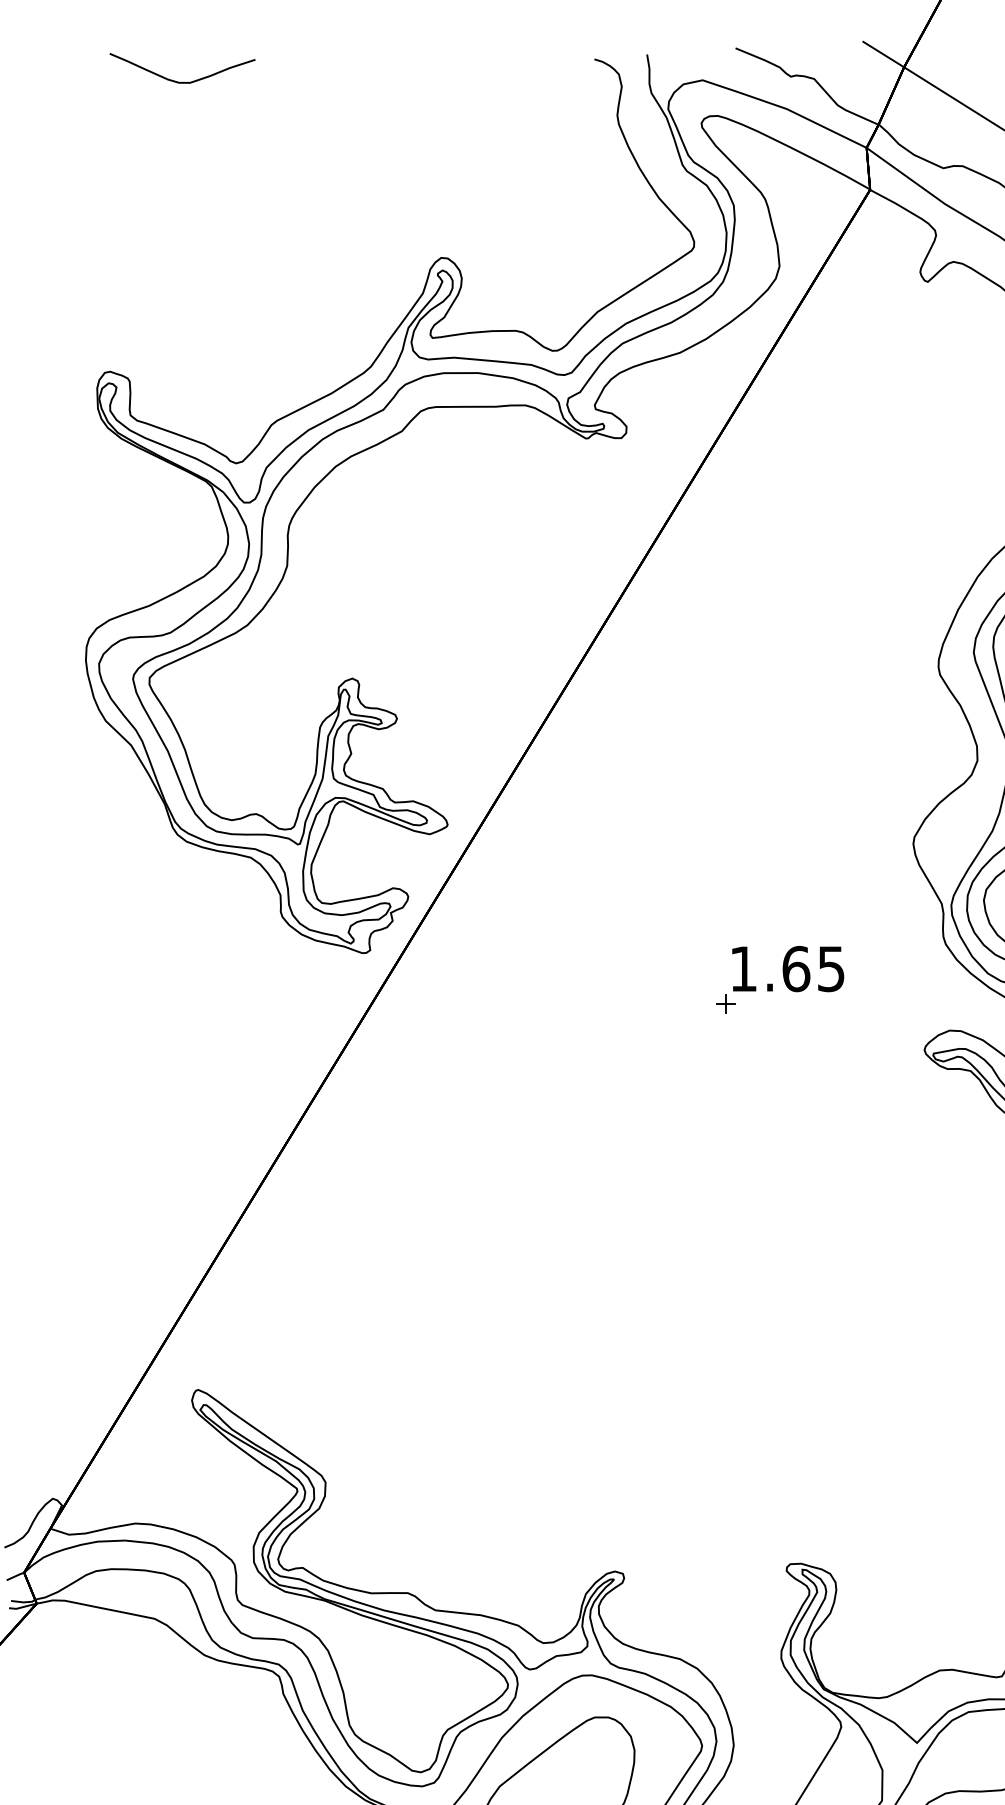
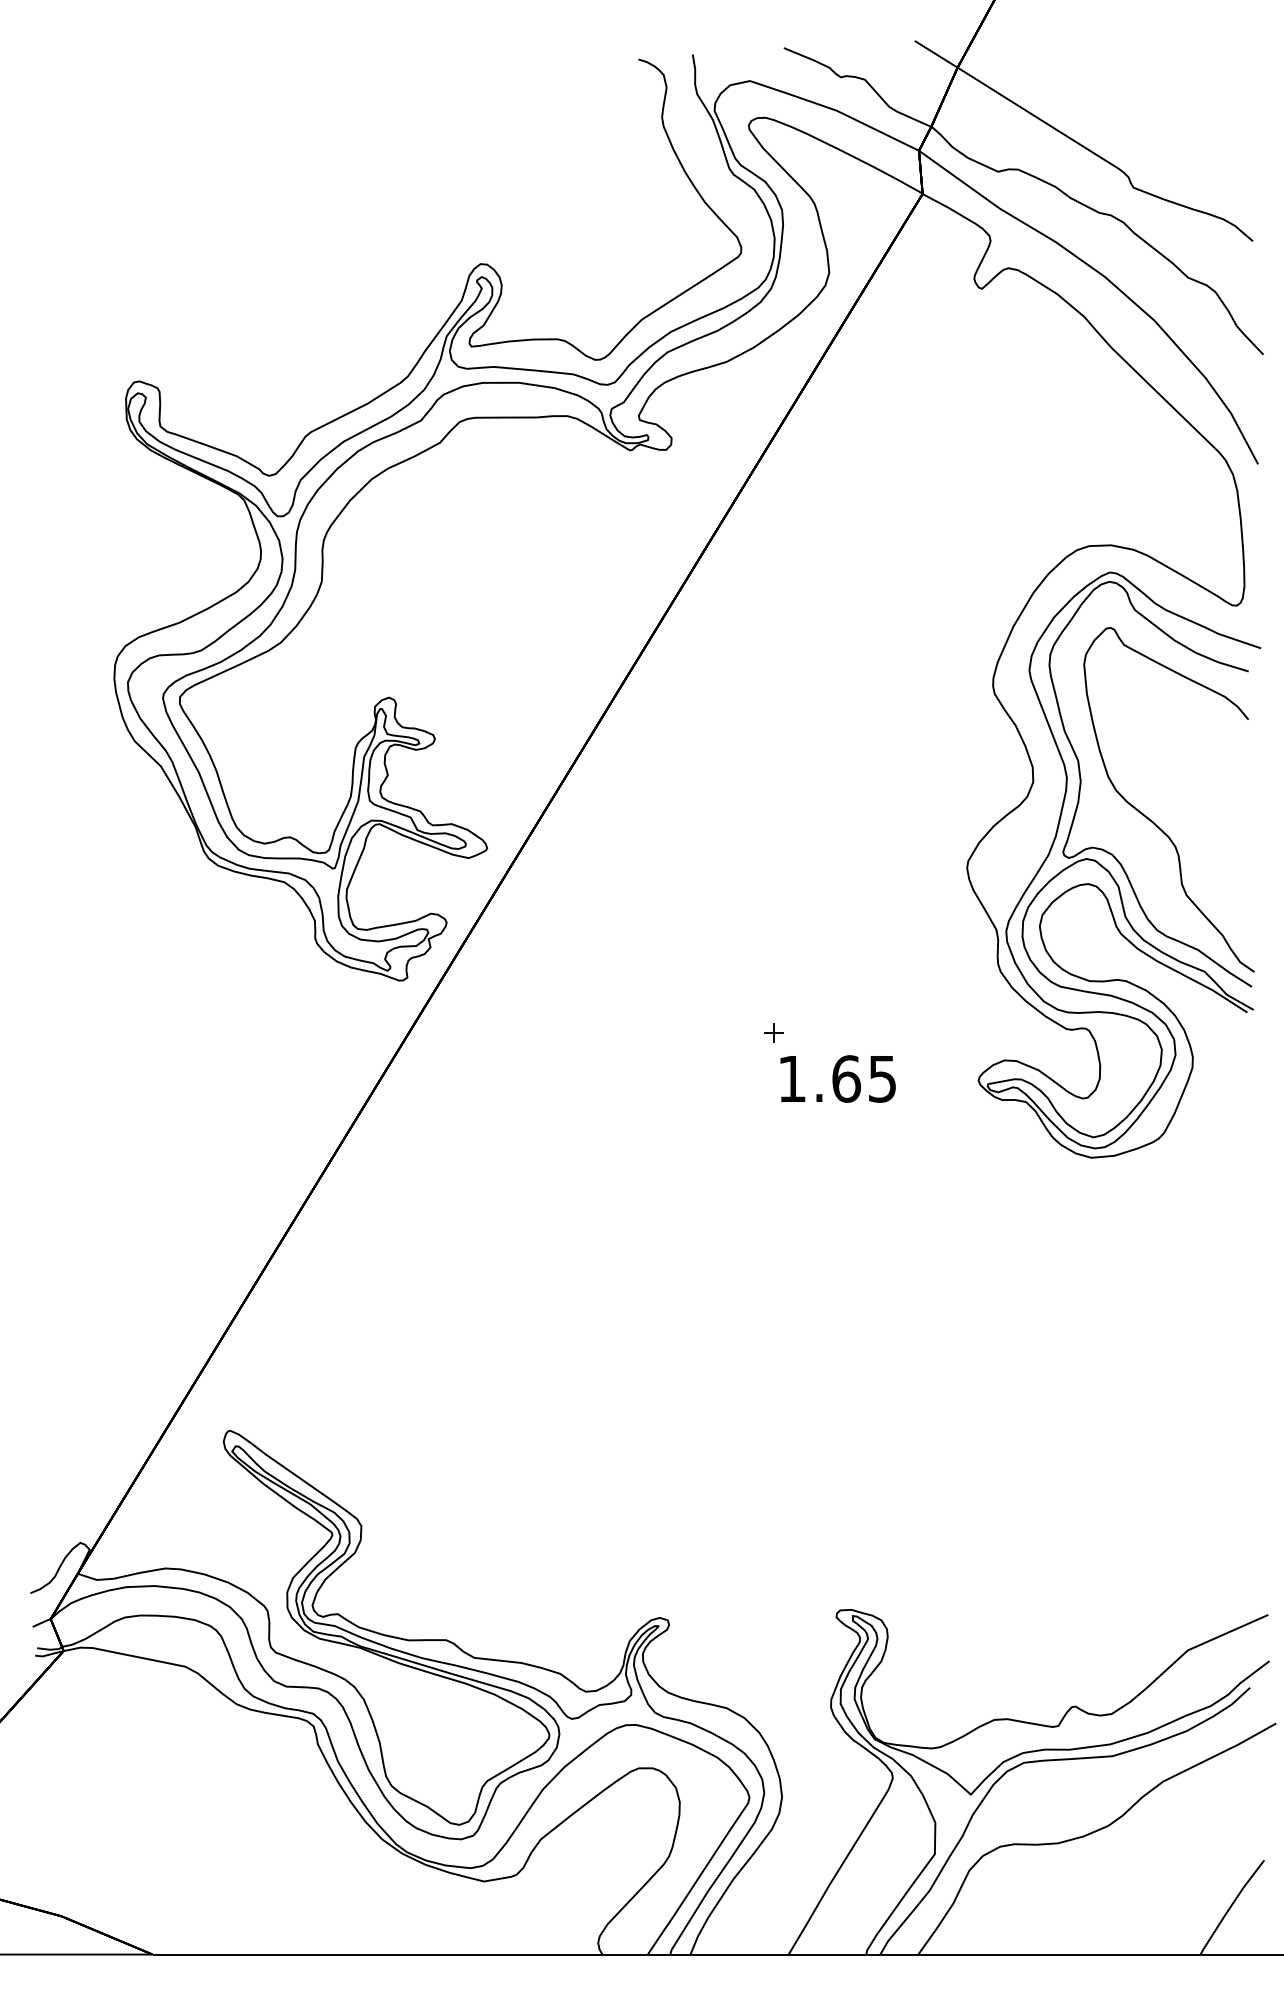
curve: (182, 81) -> (213, 82), removed
text: (787, 968) -> (837, 1078), moved

